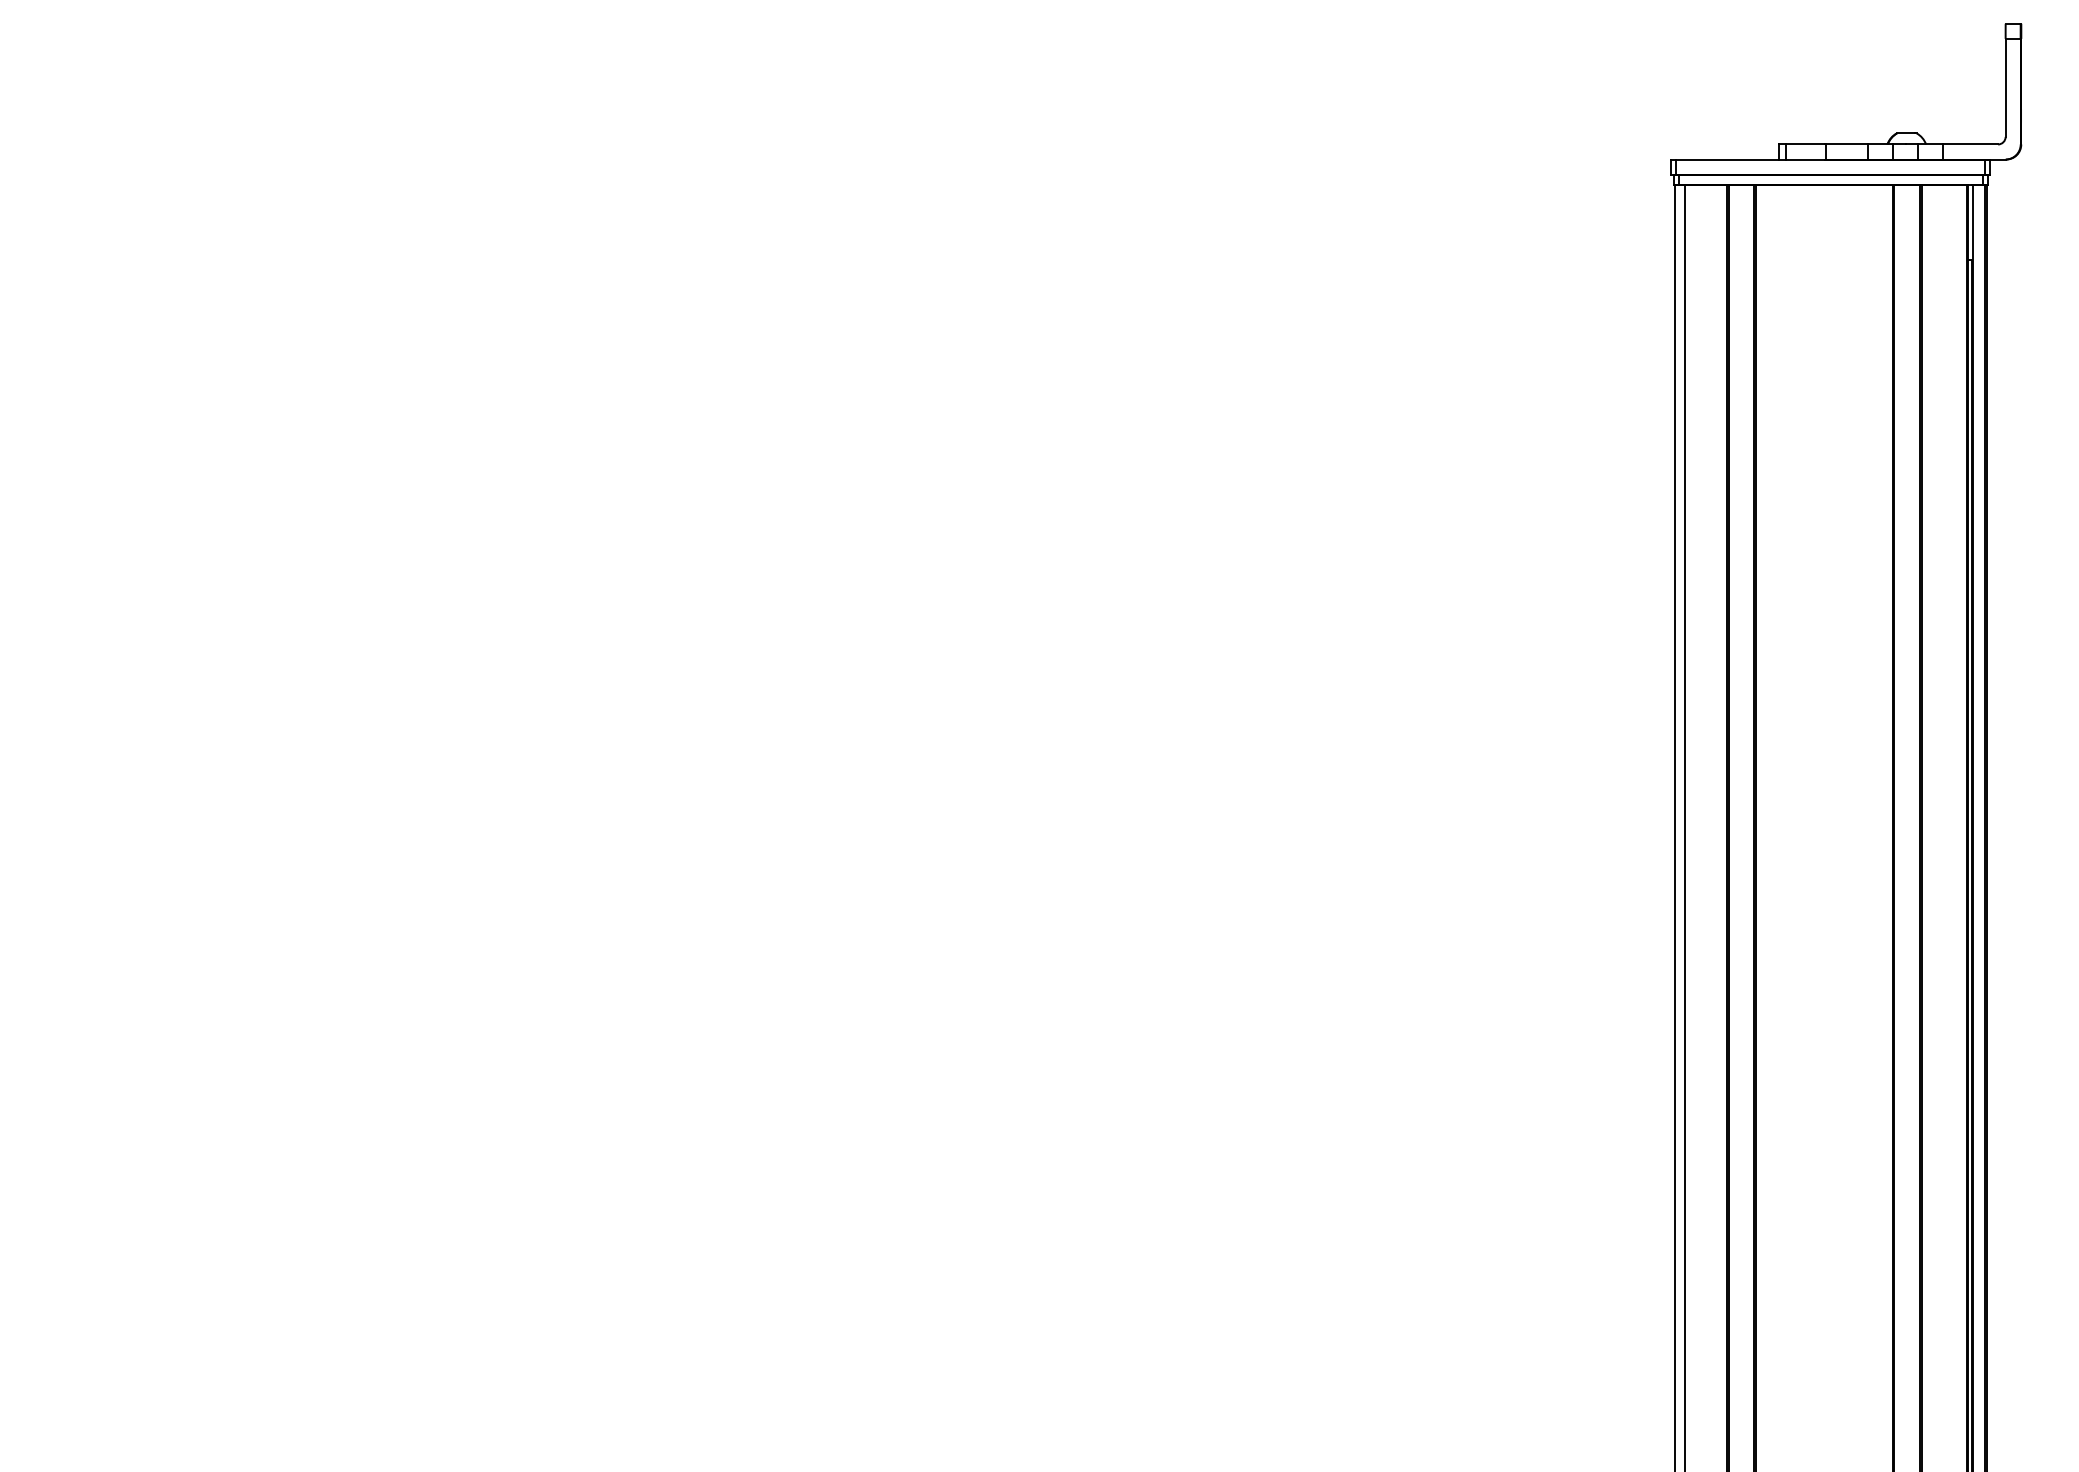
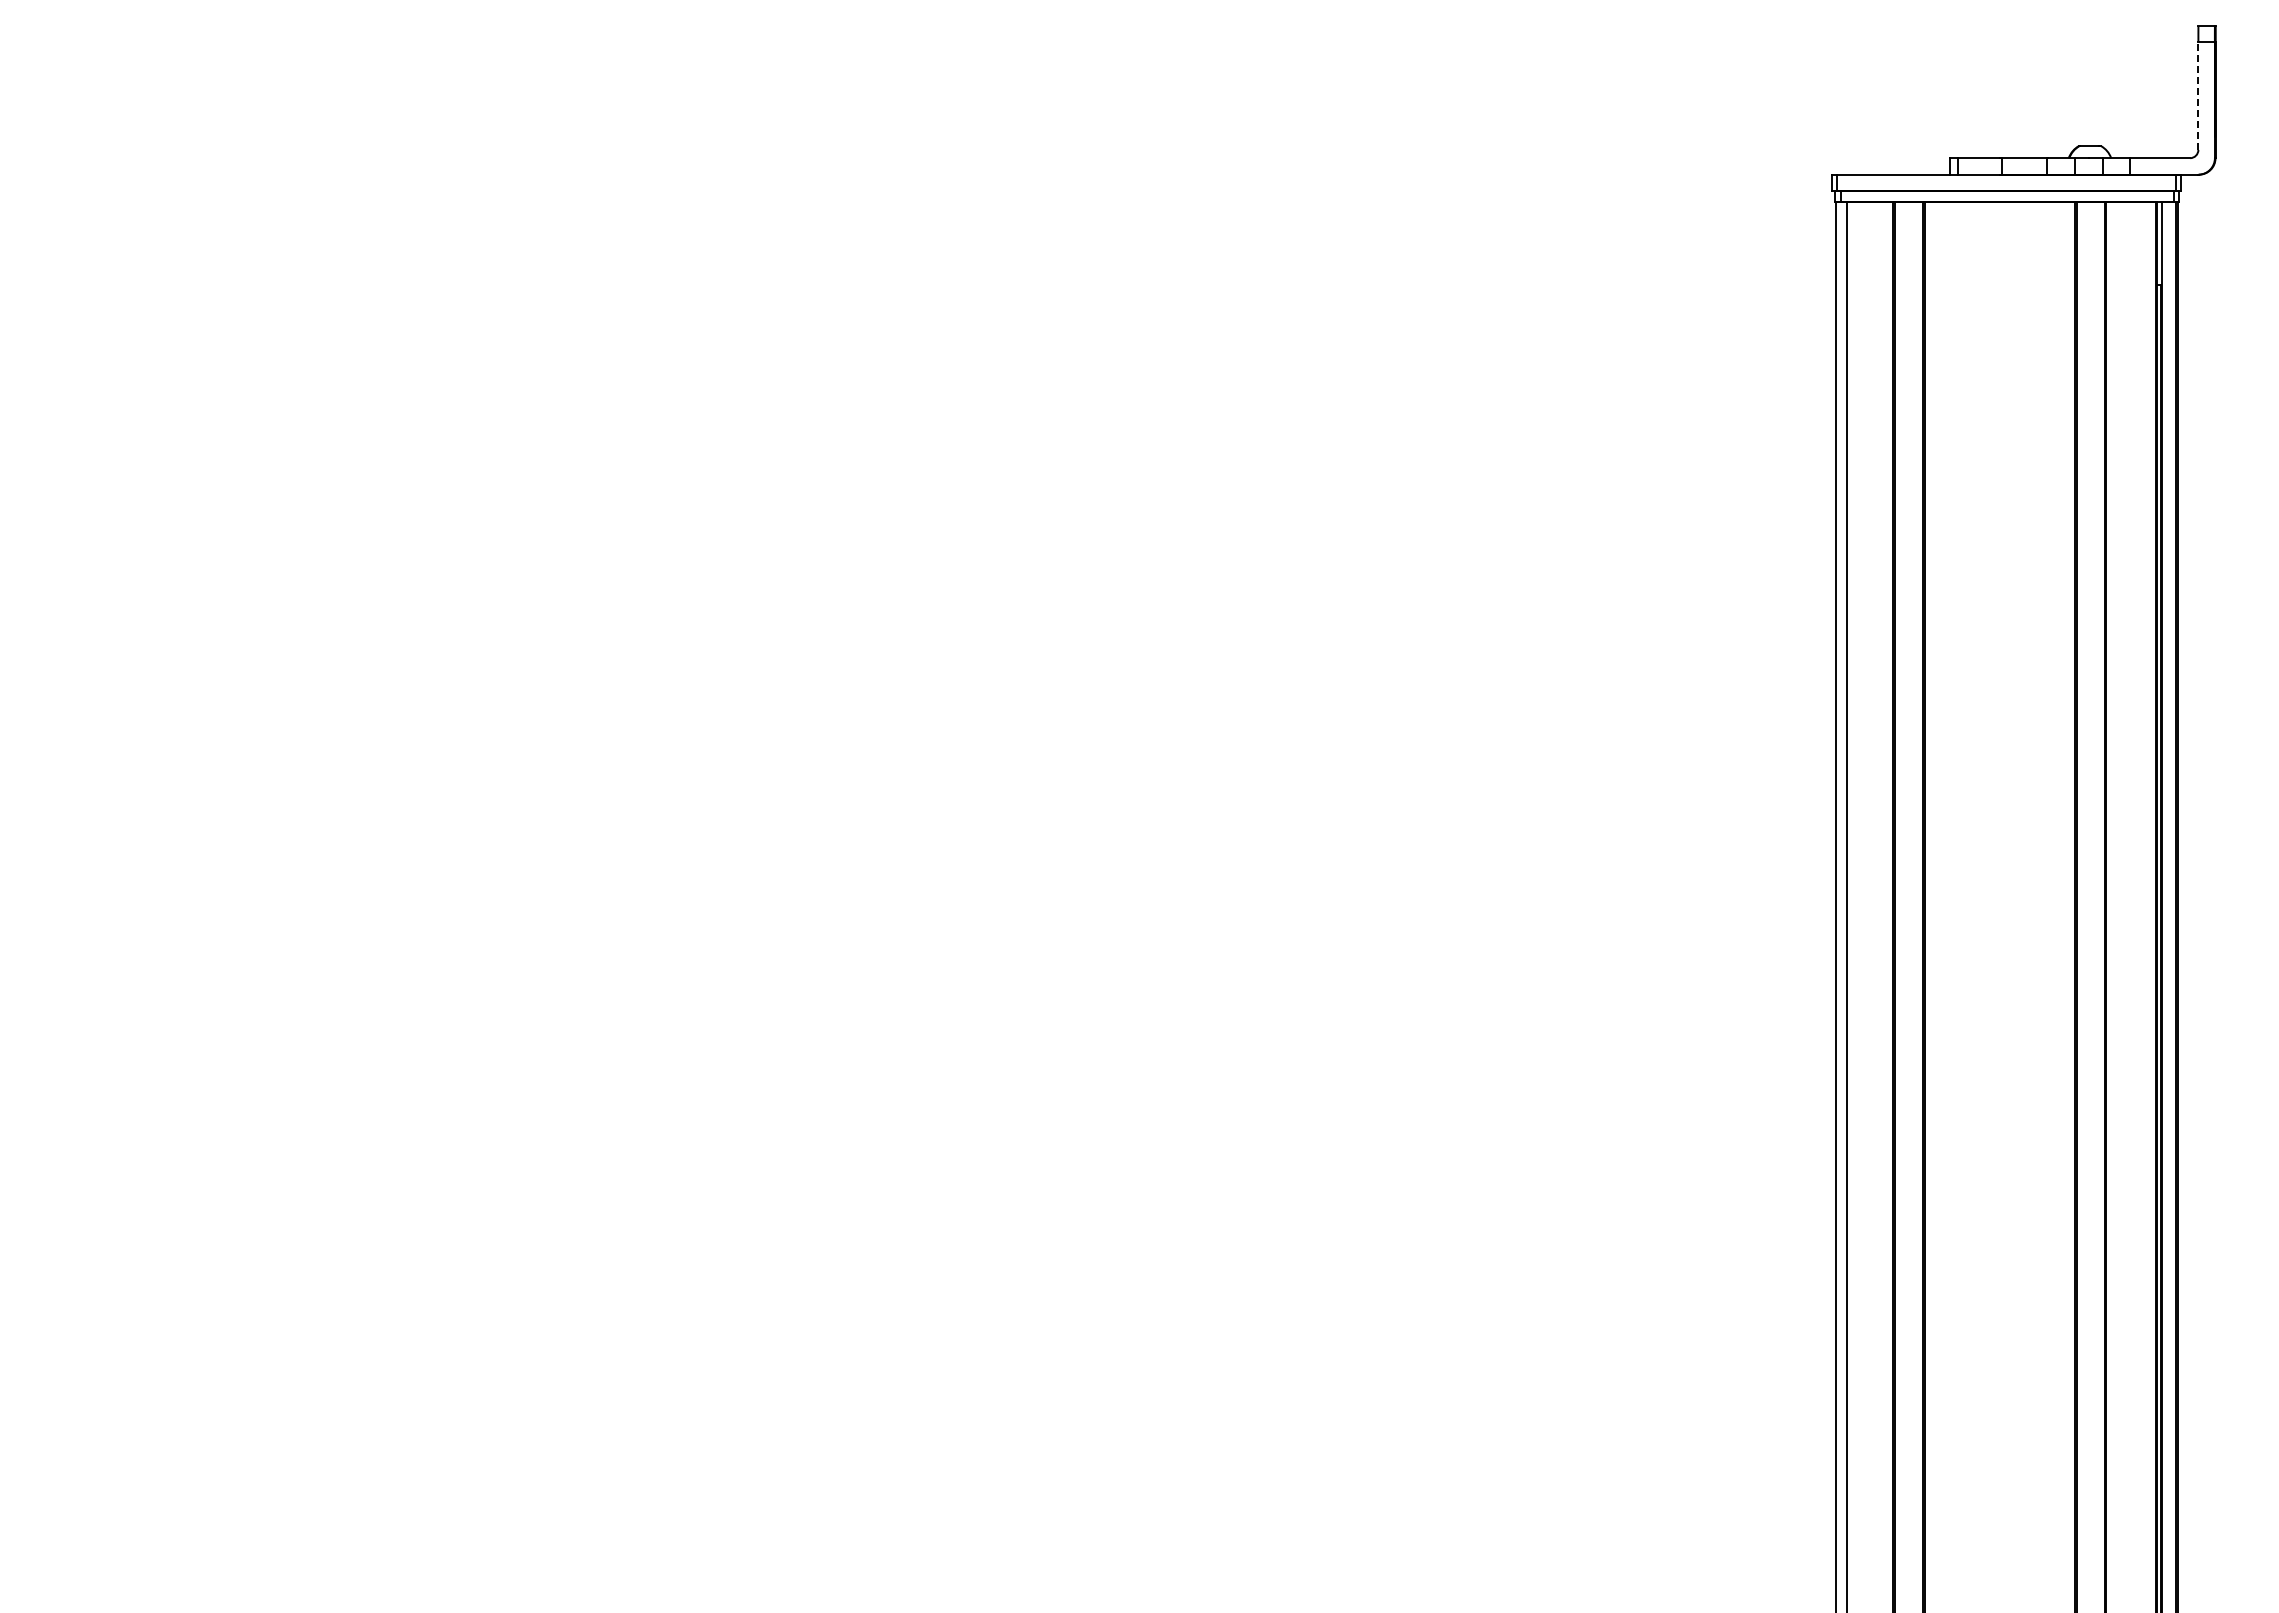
line: (2005, 88) -> (2198, 96), solid -> dashed

